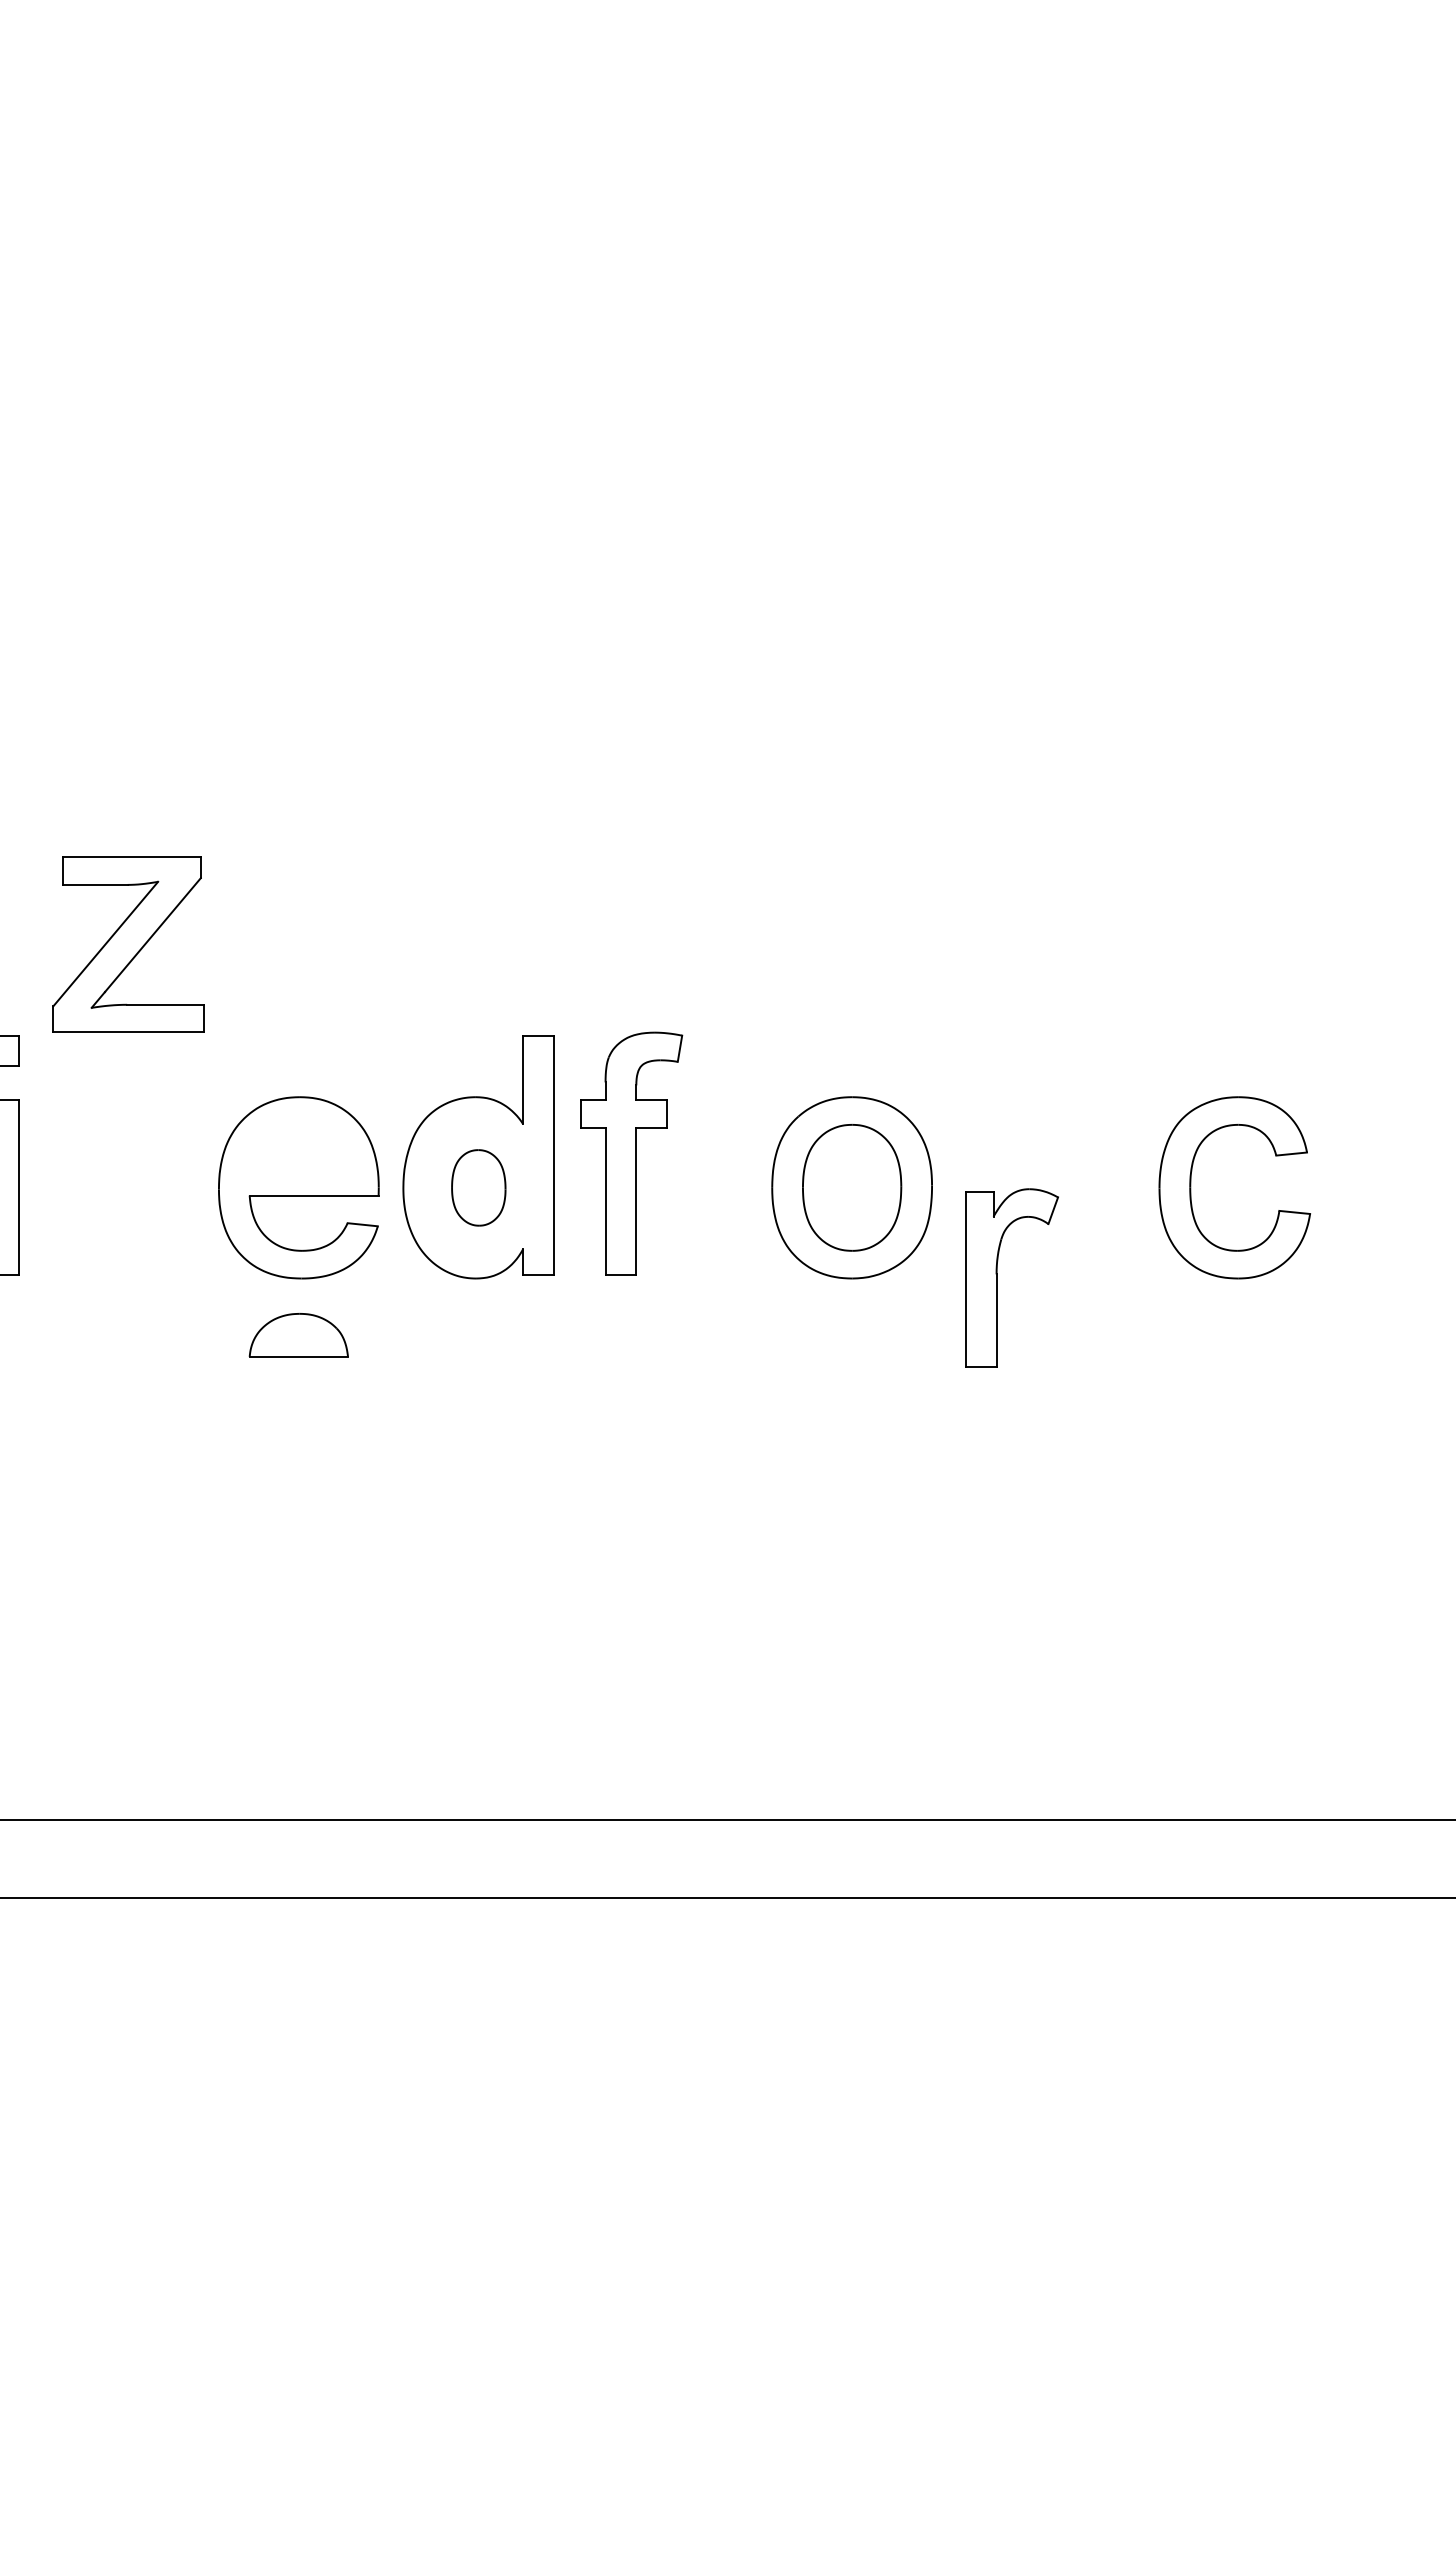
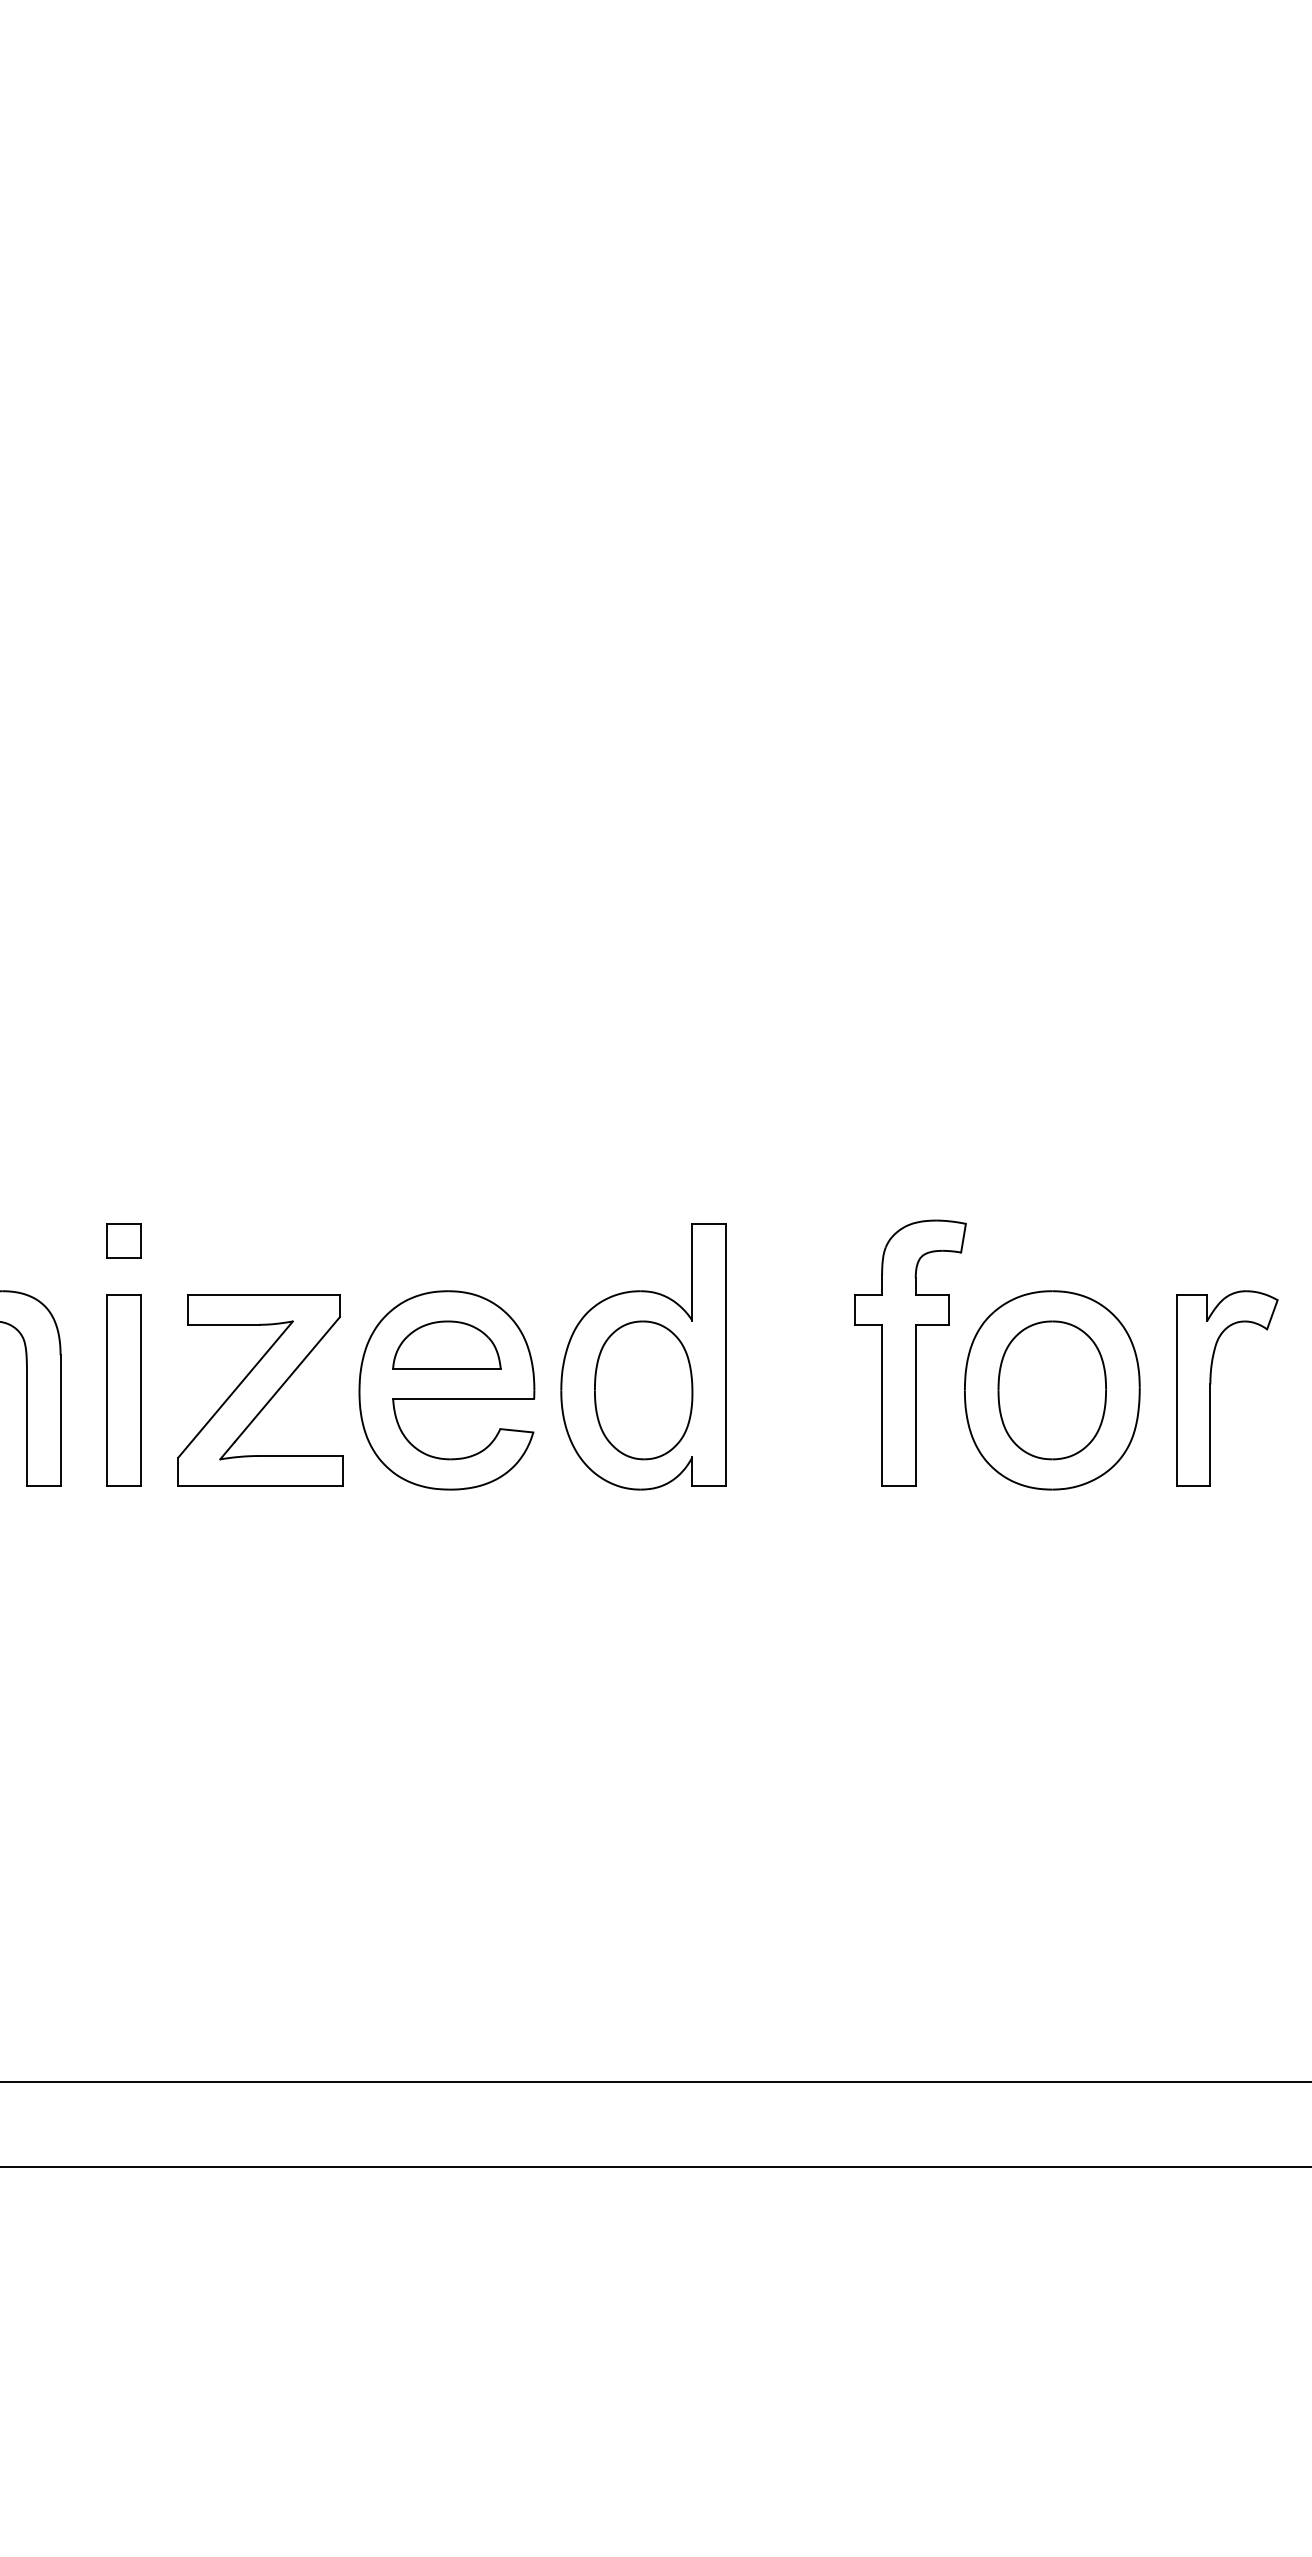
part: (128, 944) -> (260, 1390), moved
part: (631, 1153) -> (910, 1352), moved
part: (478, 1187) -> (643, 1390), size x1.67
part: (997, 1277) -> (1211, 1387), moved
part: (298, 1335) -> (446, 1345), moved

